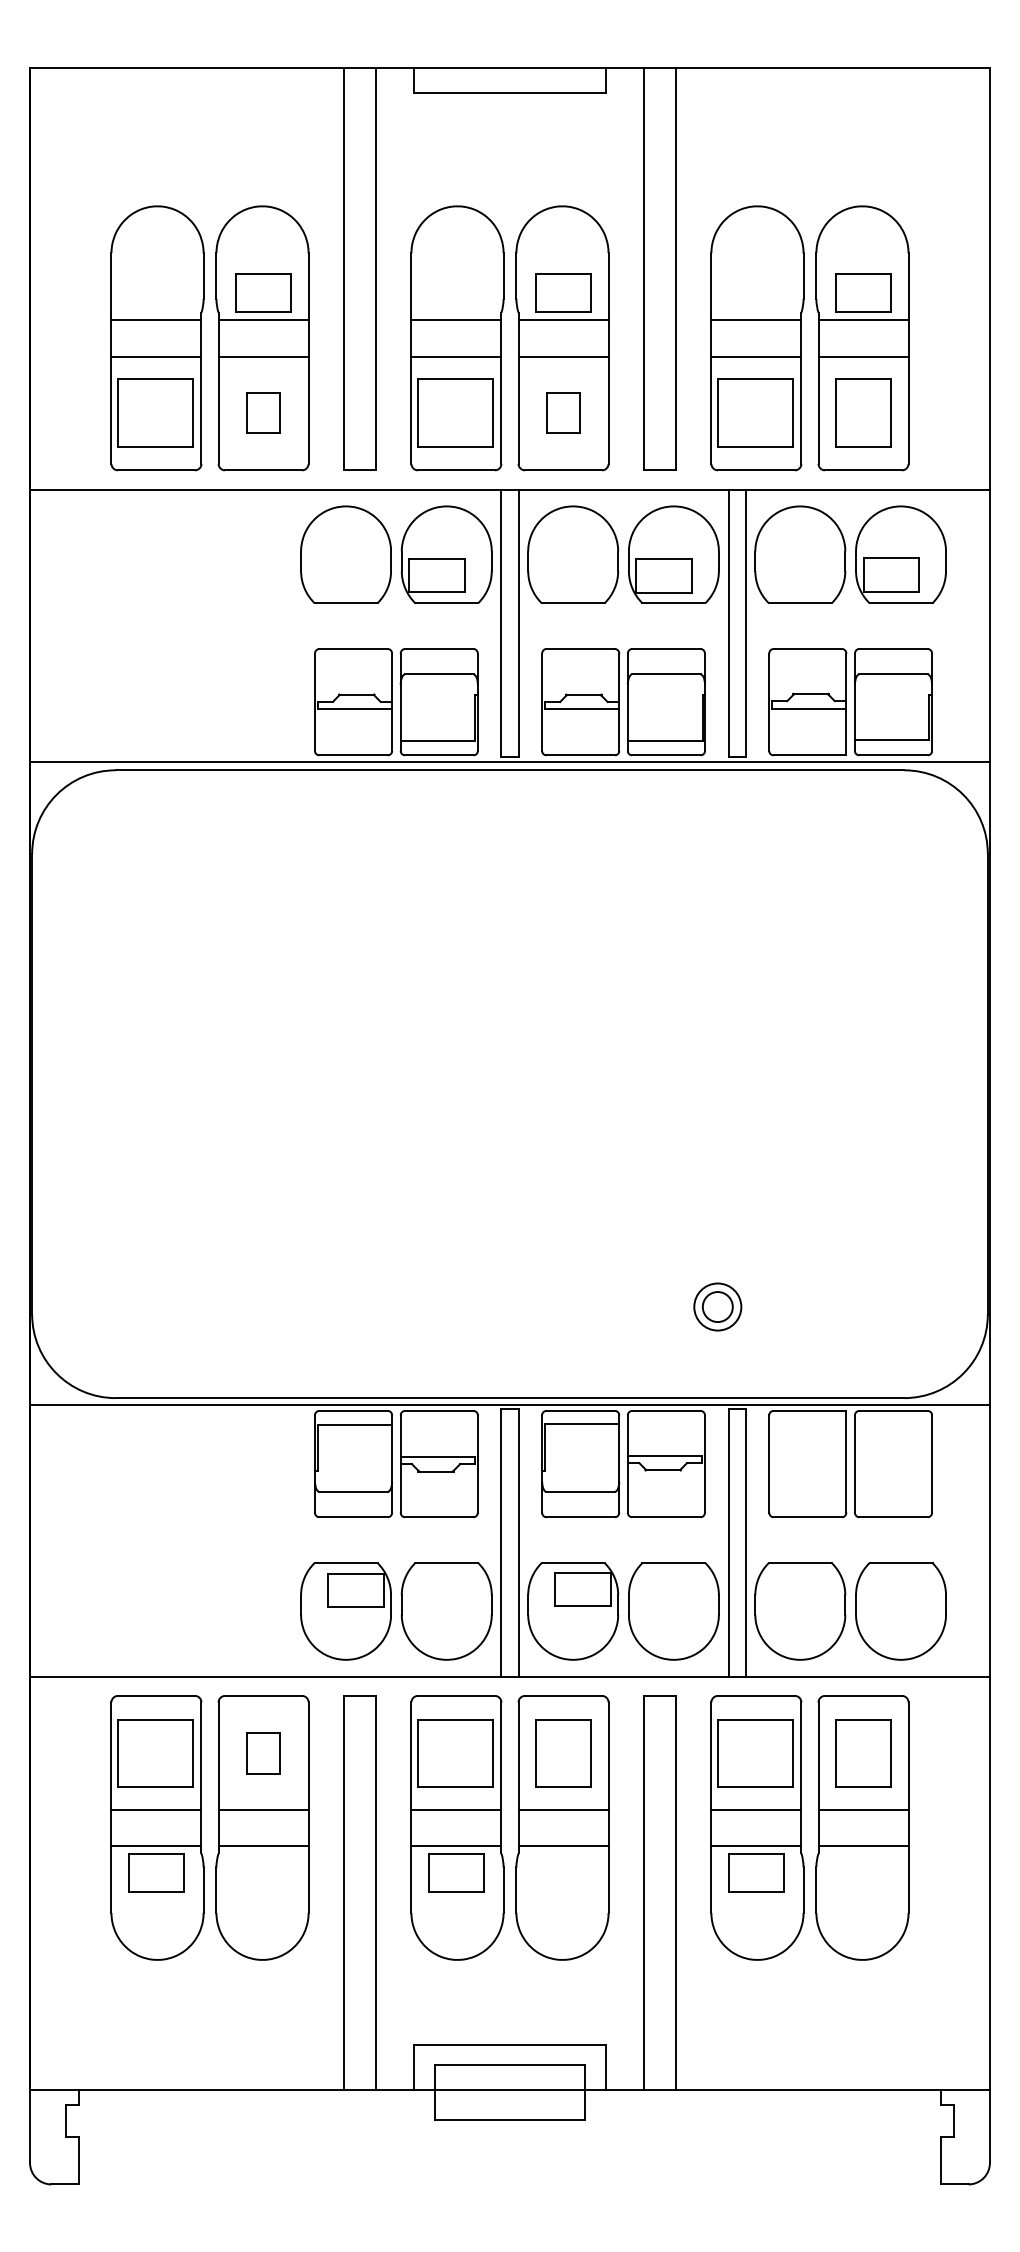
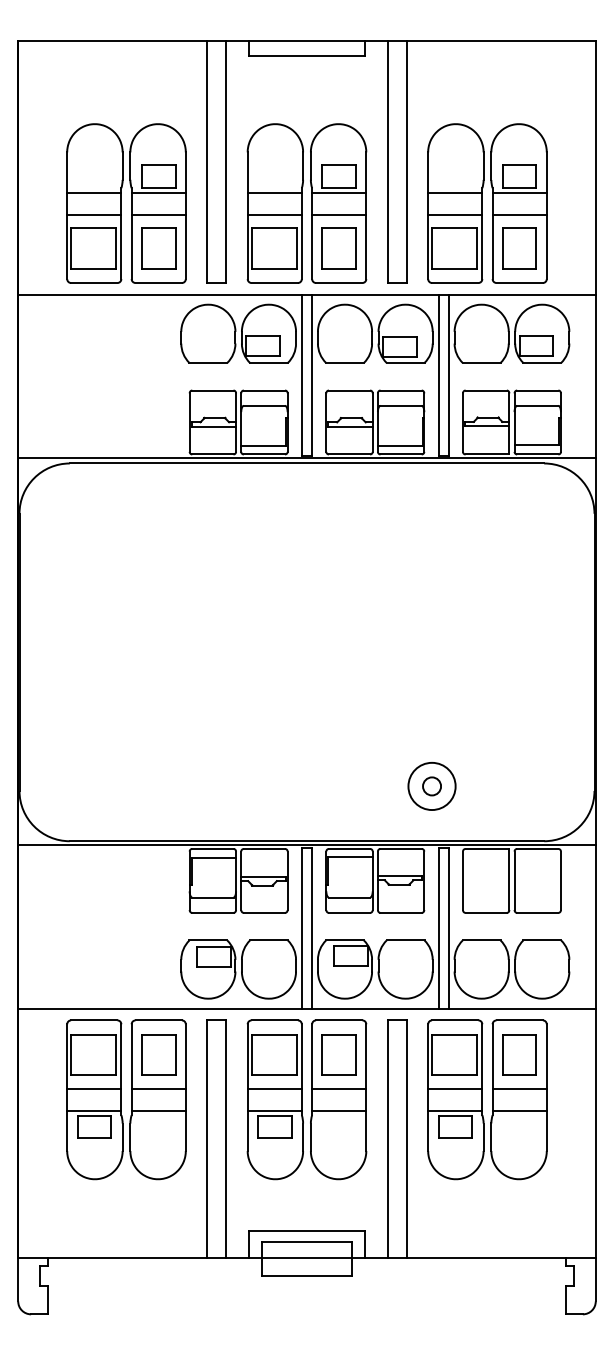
part: (263, 413) -> (158, 248), size x1.67
part: (562, 413) -> (338, 248), size x1.67
circle: (716, 1307) -> (431, 786), size x1.67
part: (263, 1752) -> (158, 1054), size x1.67

